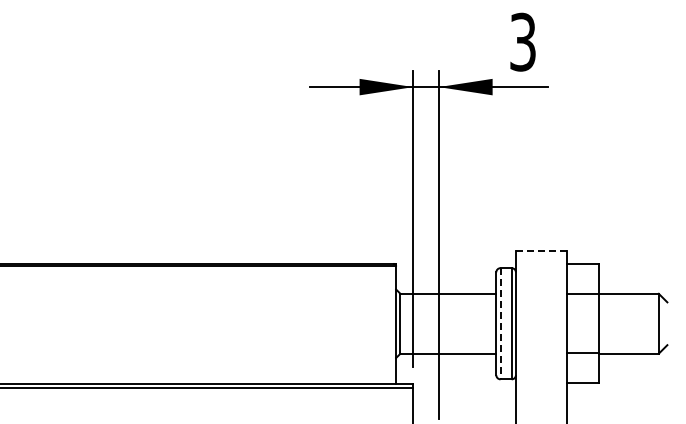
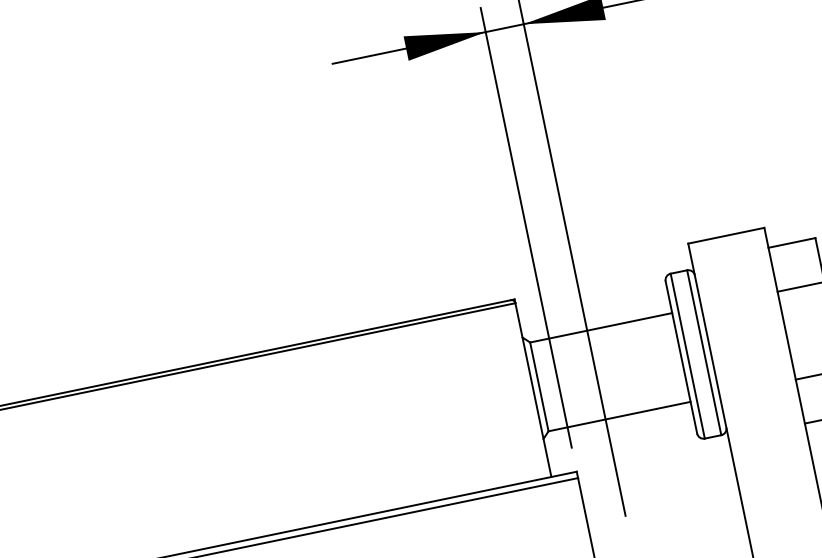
line: (541, 251) -> (726, 236), dashed -> solid
line: (500, 323) -> (687, 355), dashed -> solid

